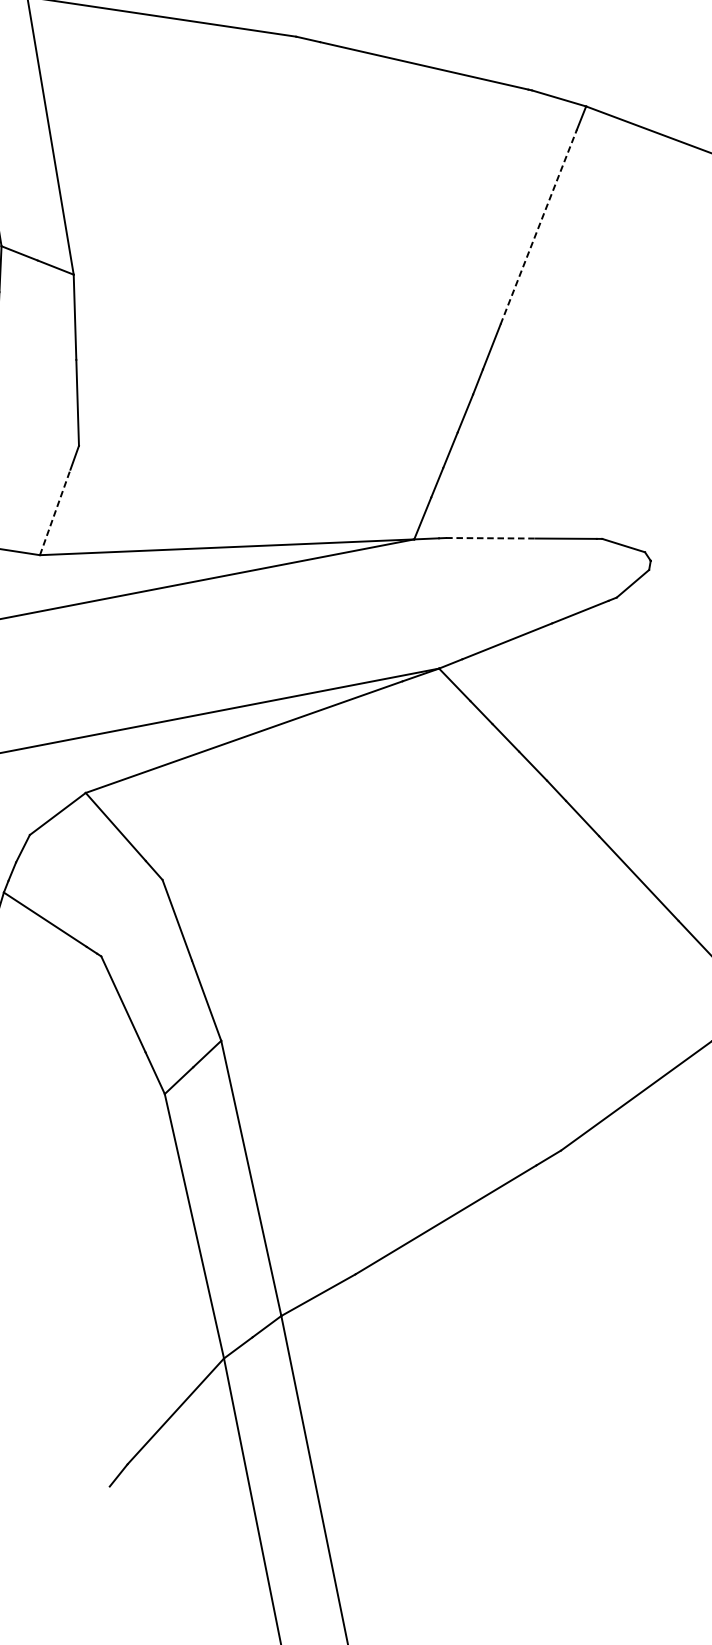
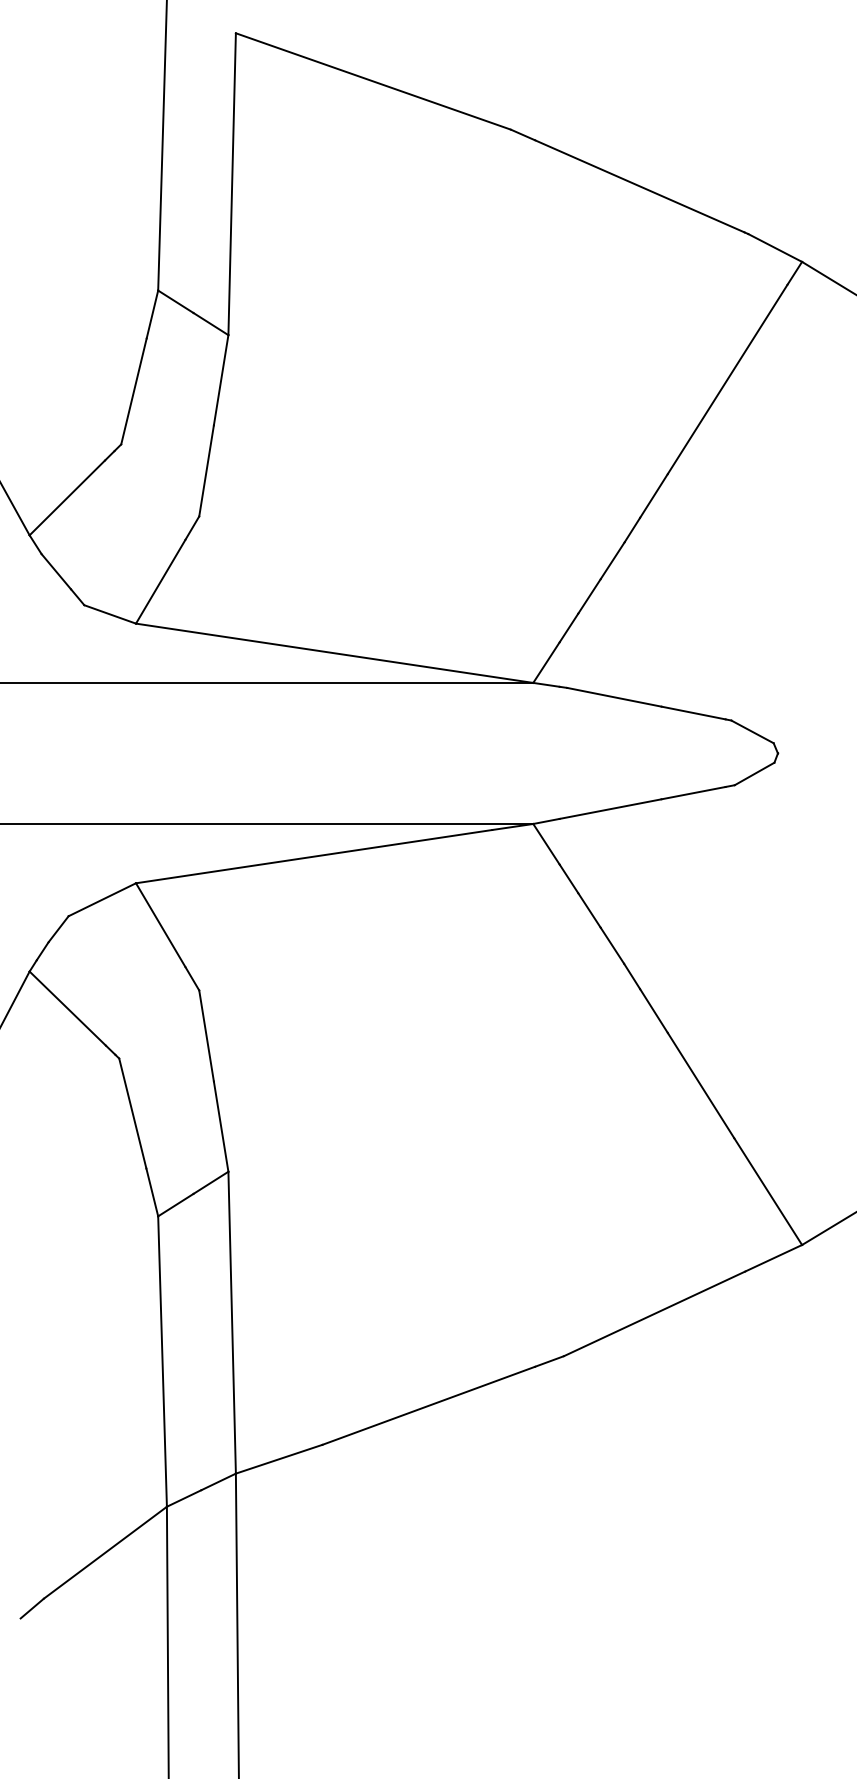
line: (538, 227) -> (727, 379), dashed -> solid
line: (54, 512) -> (160, 581), dashed -> solid
line: (491, 538) -> (614, 697), dashed -> solid

